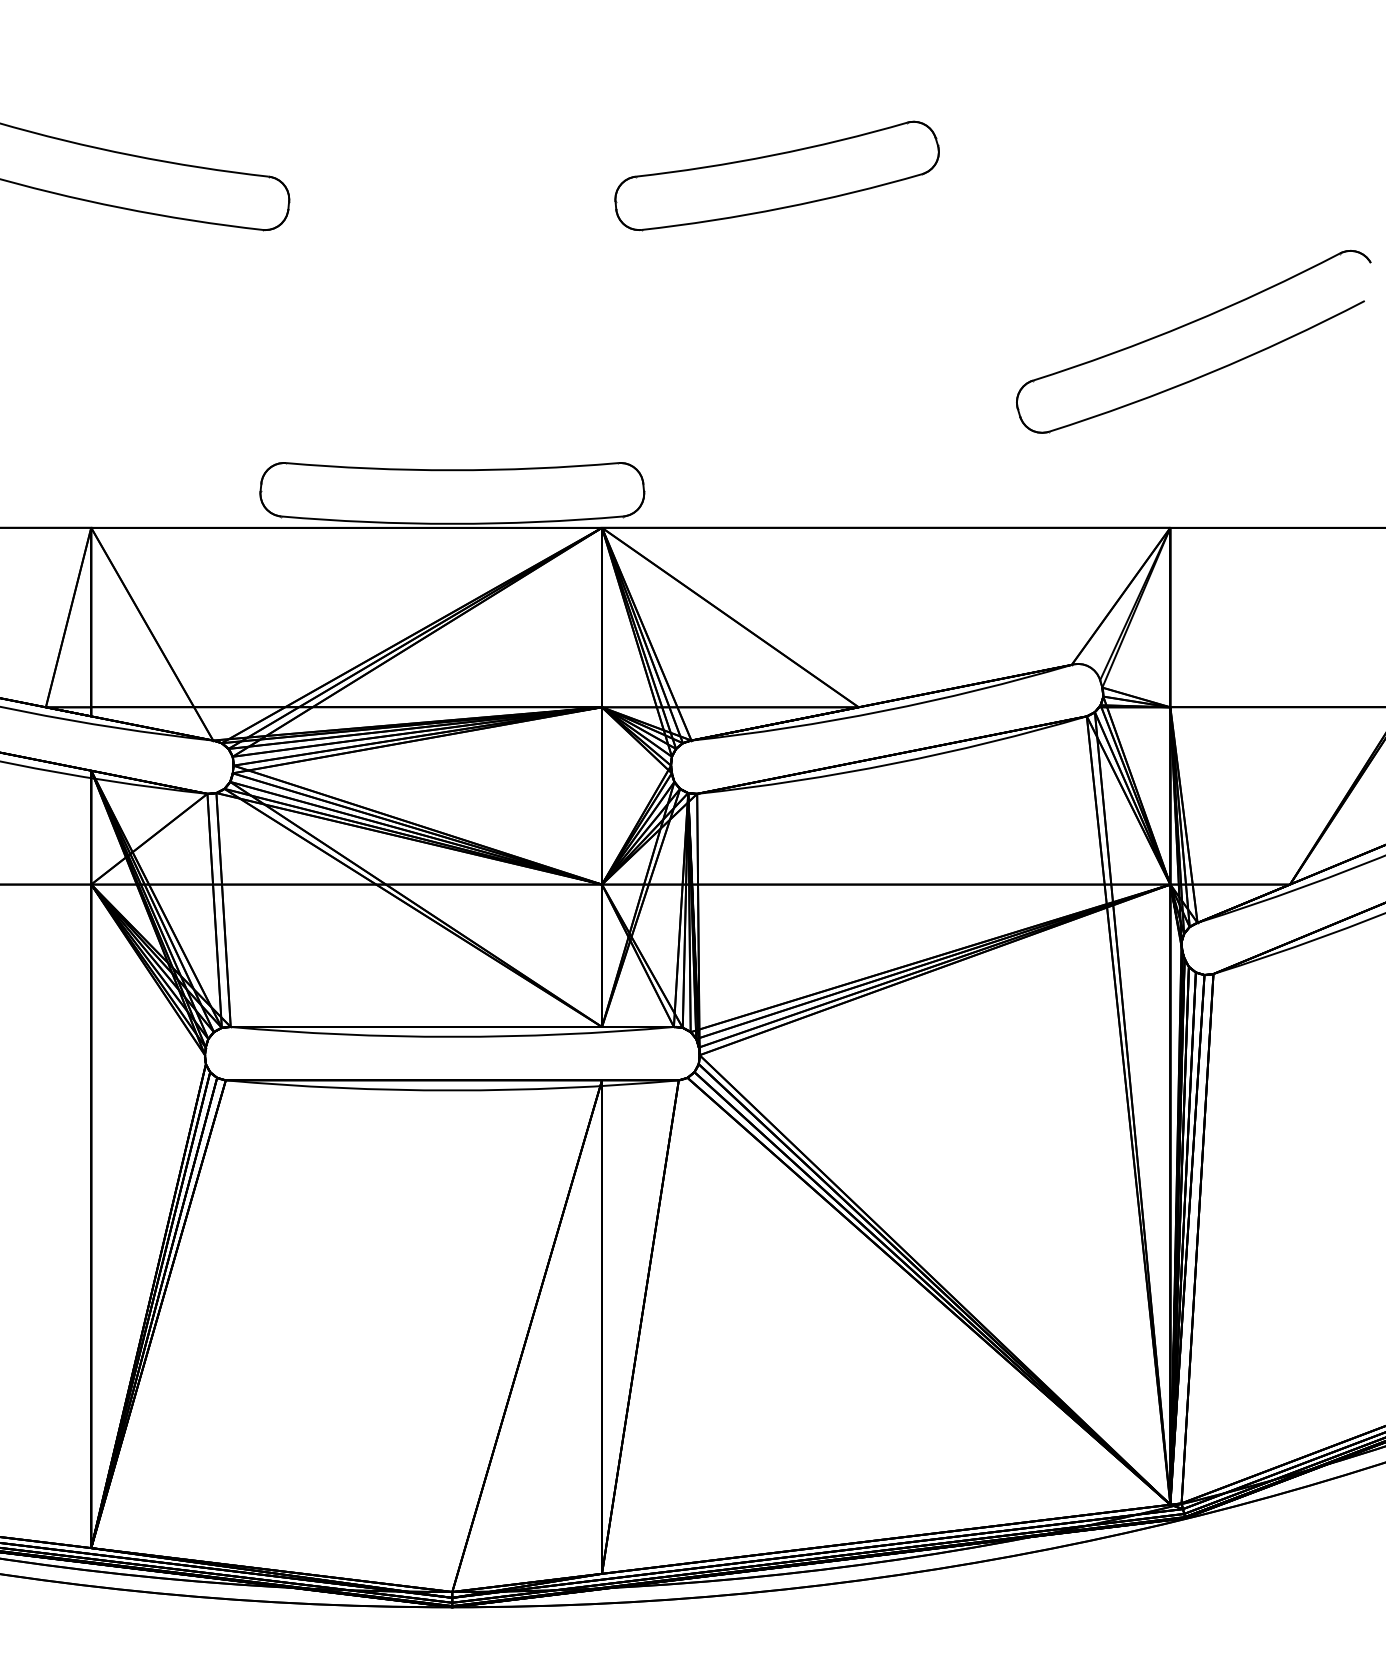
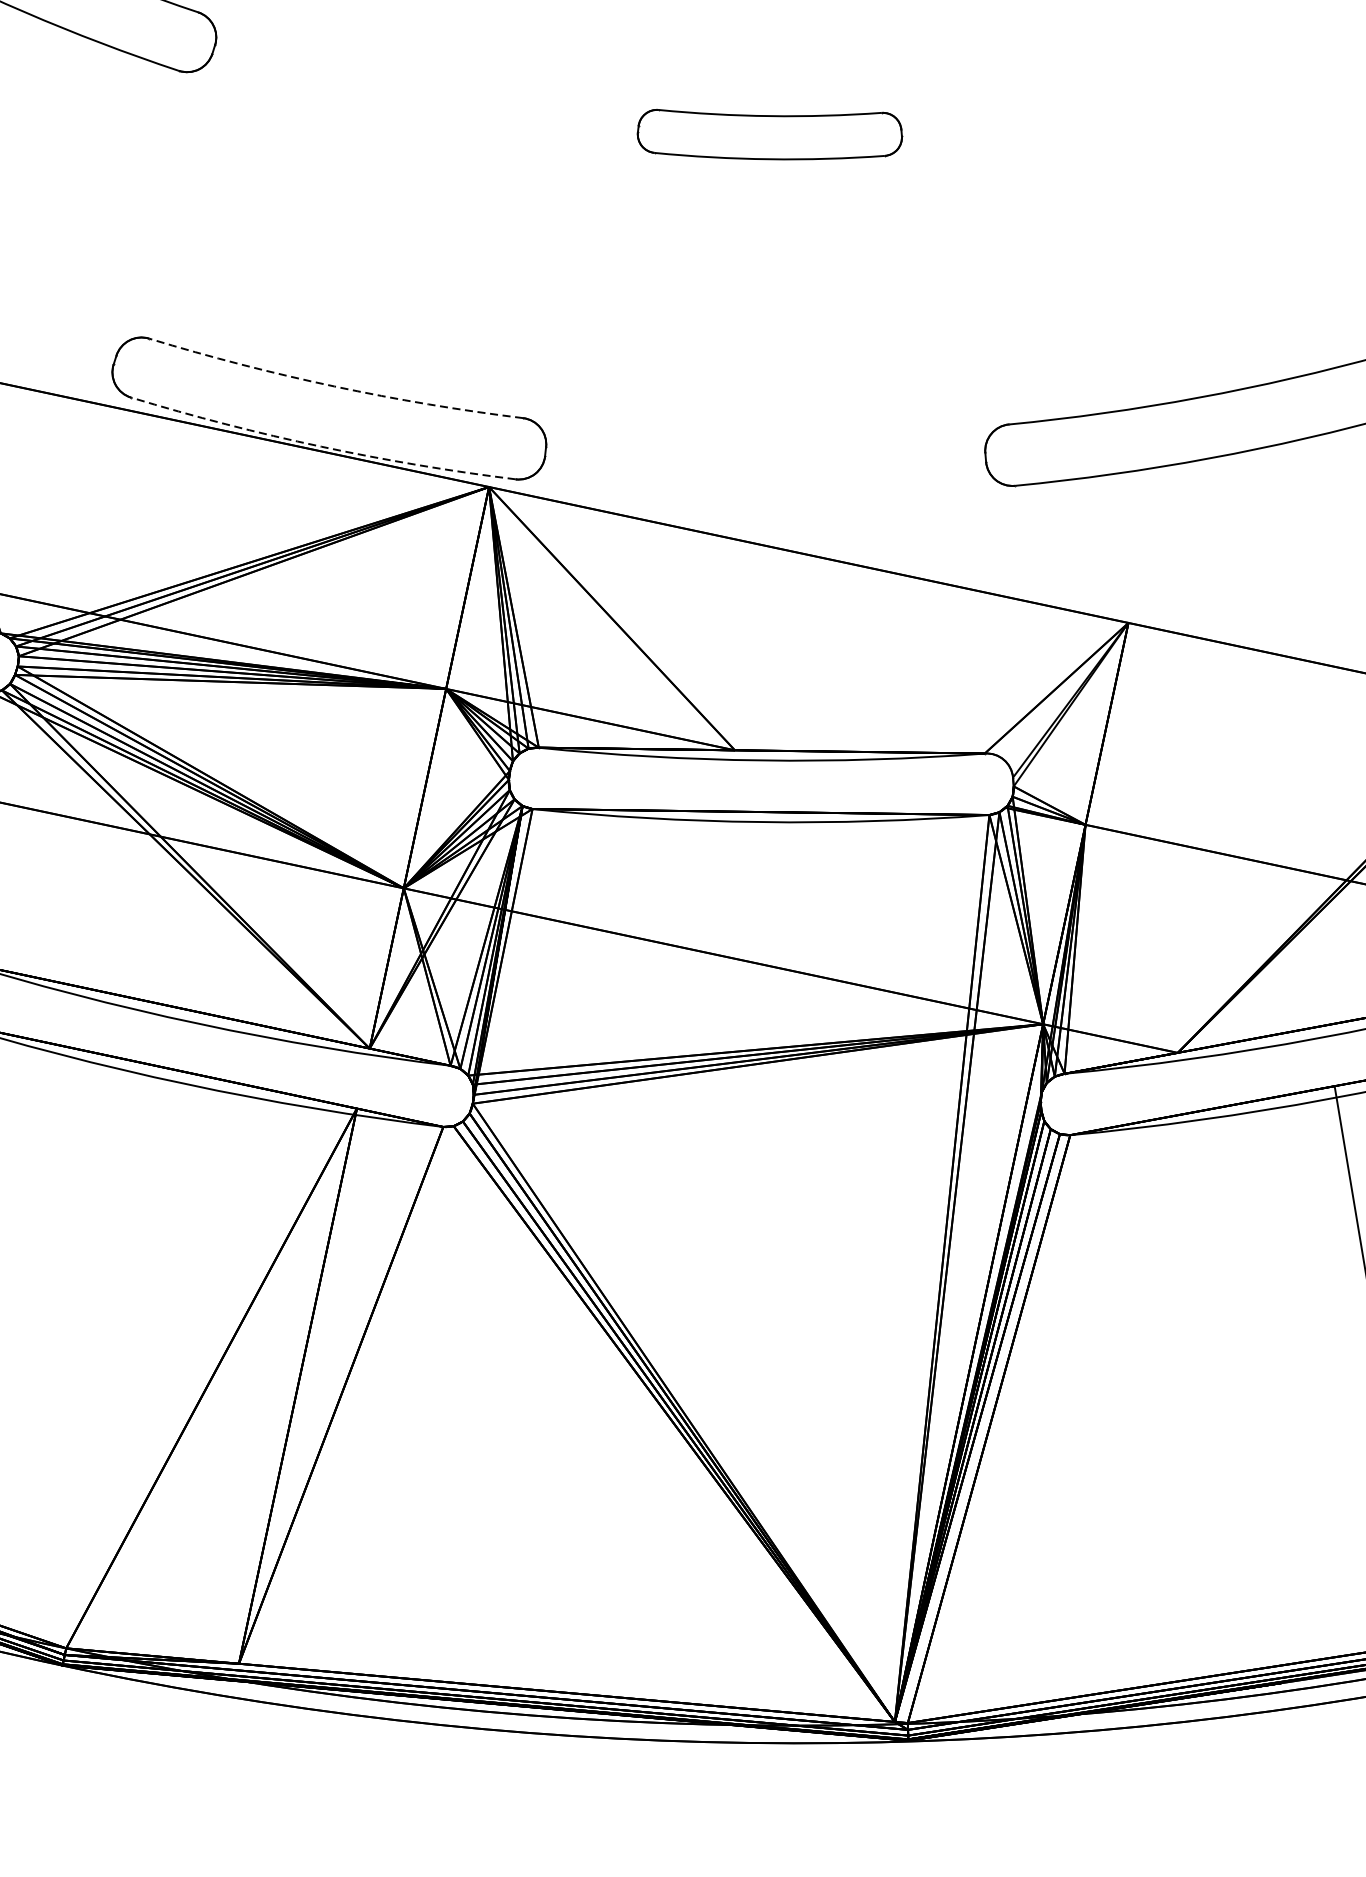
part: (776, 175) -> (769, 132), size x0.7
arc: (452, 470) -> (334, 386), solid -> dashed
arc: (452, 523) -> (321, 446), solid -> dashed

